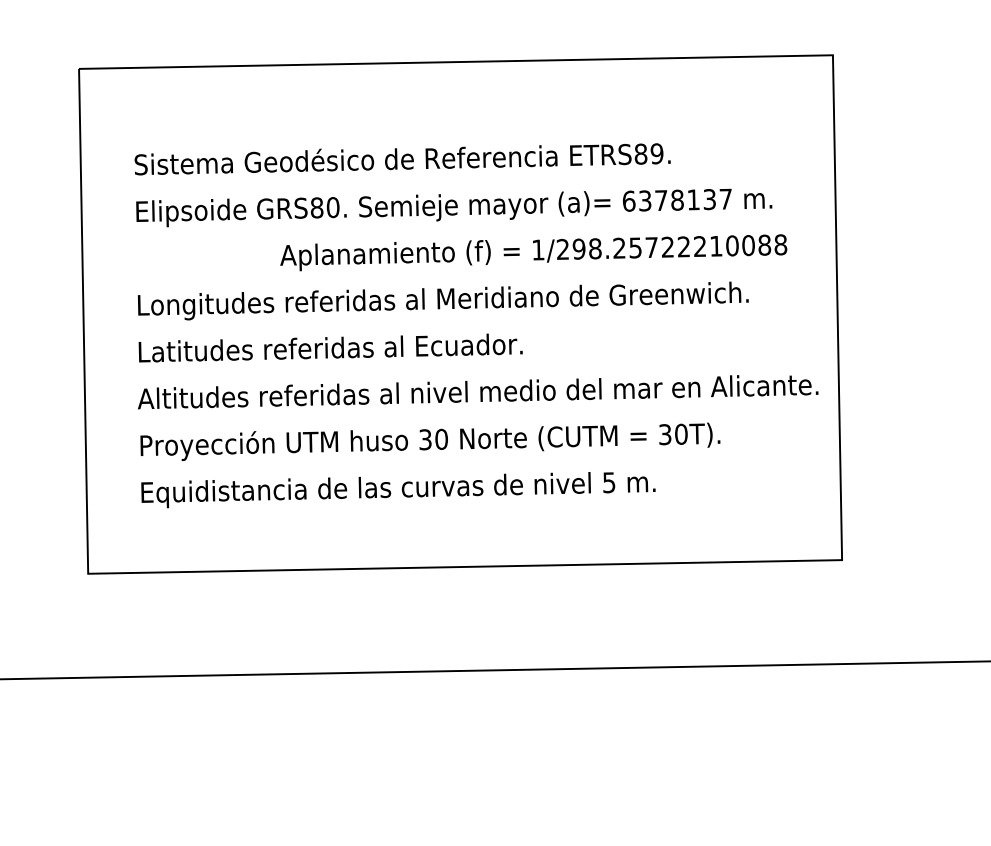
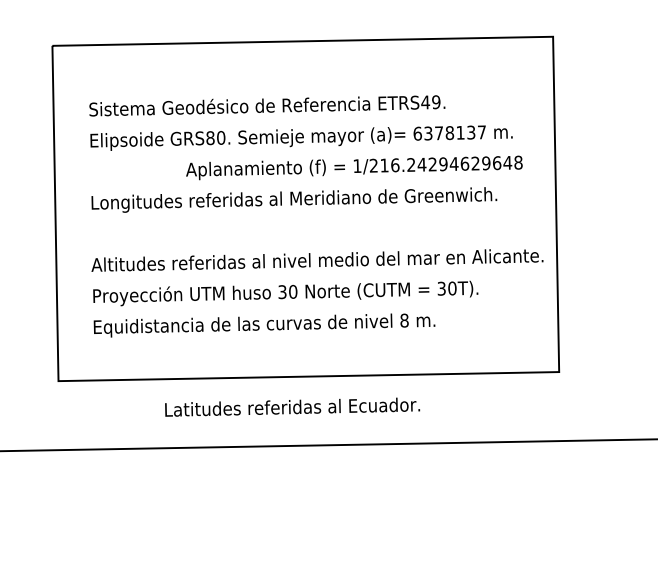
text: (640, 154) -> (425, 102), ETRS89. -> ETRS49.
text: (672, 246) -> (446, 163), 1/298.25722210088 -> 1/216.24294629648
text: (330, 346) -> (292, 406), moved
text: (609, 482) -> (404, 320), 5 -> 8

